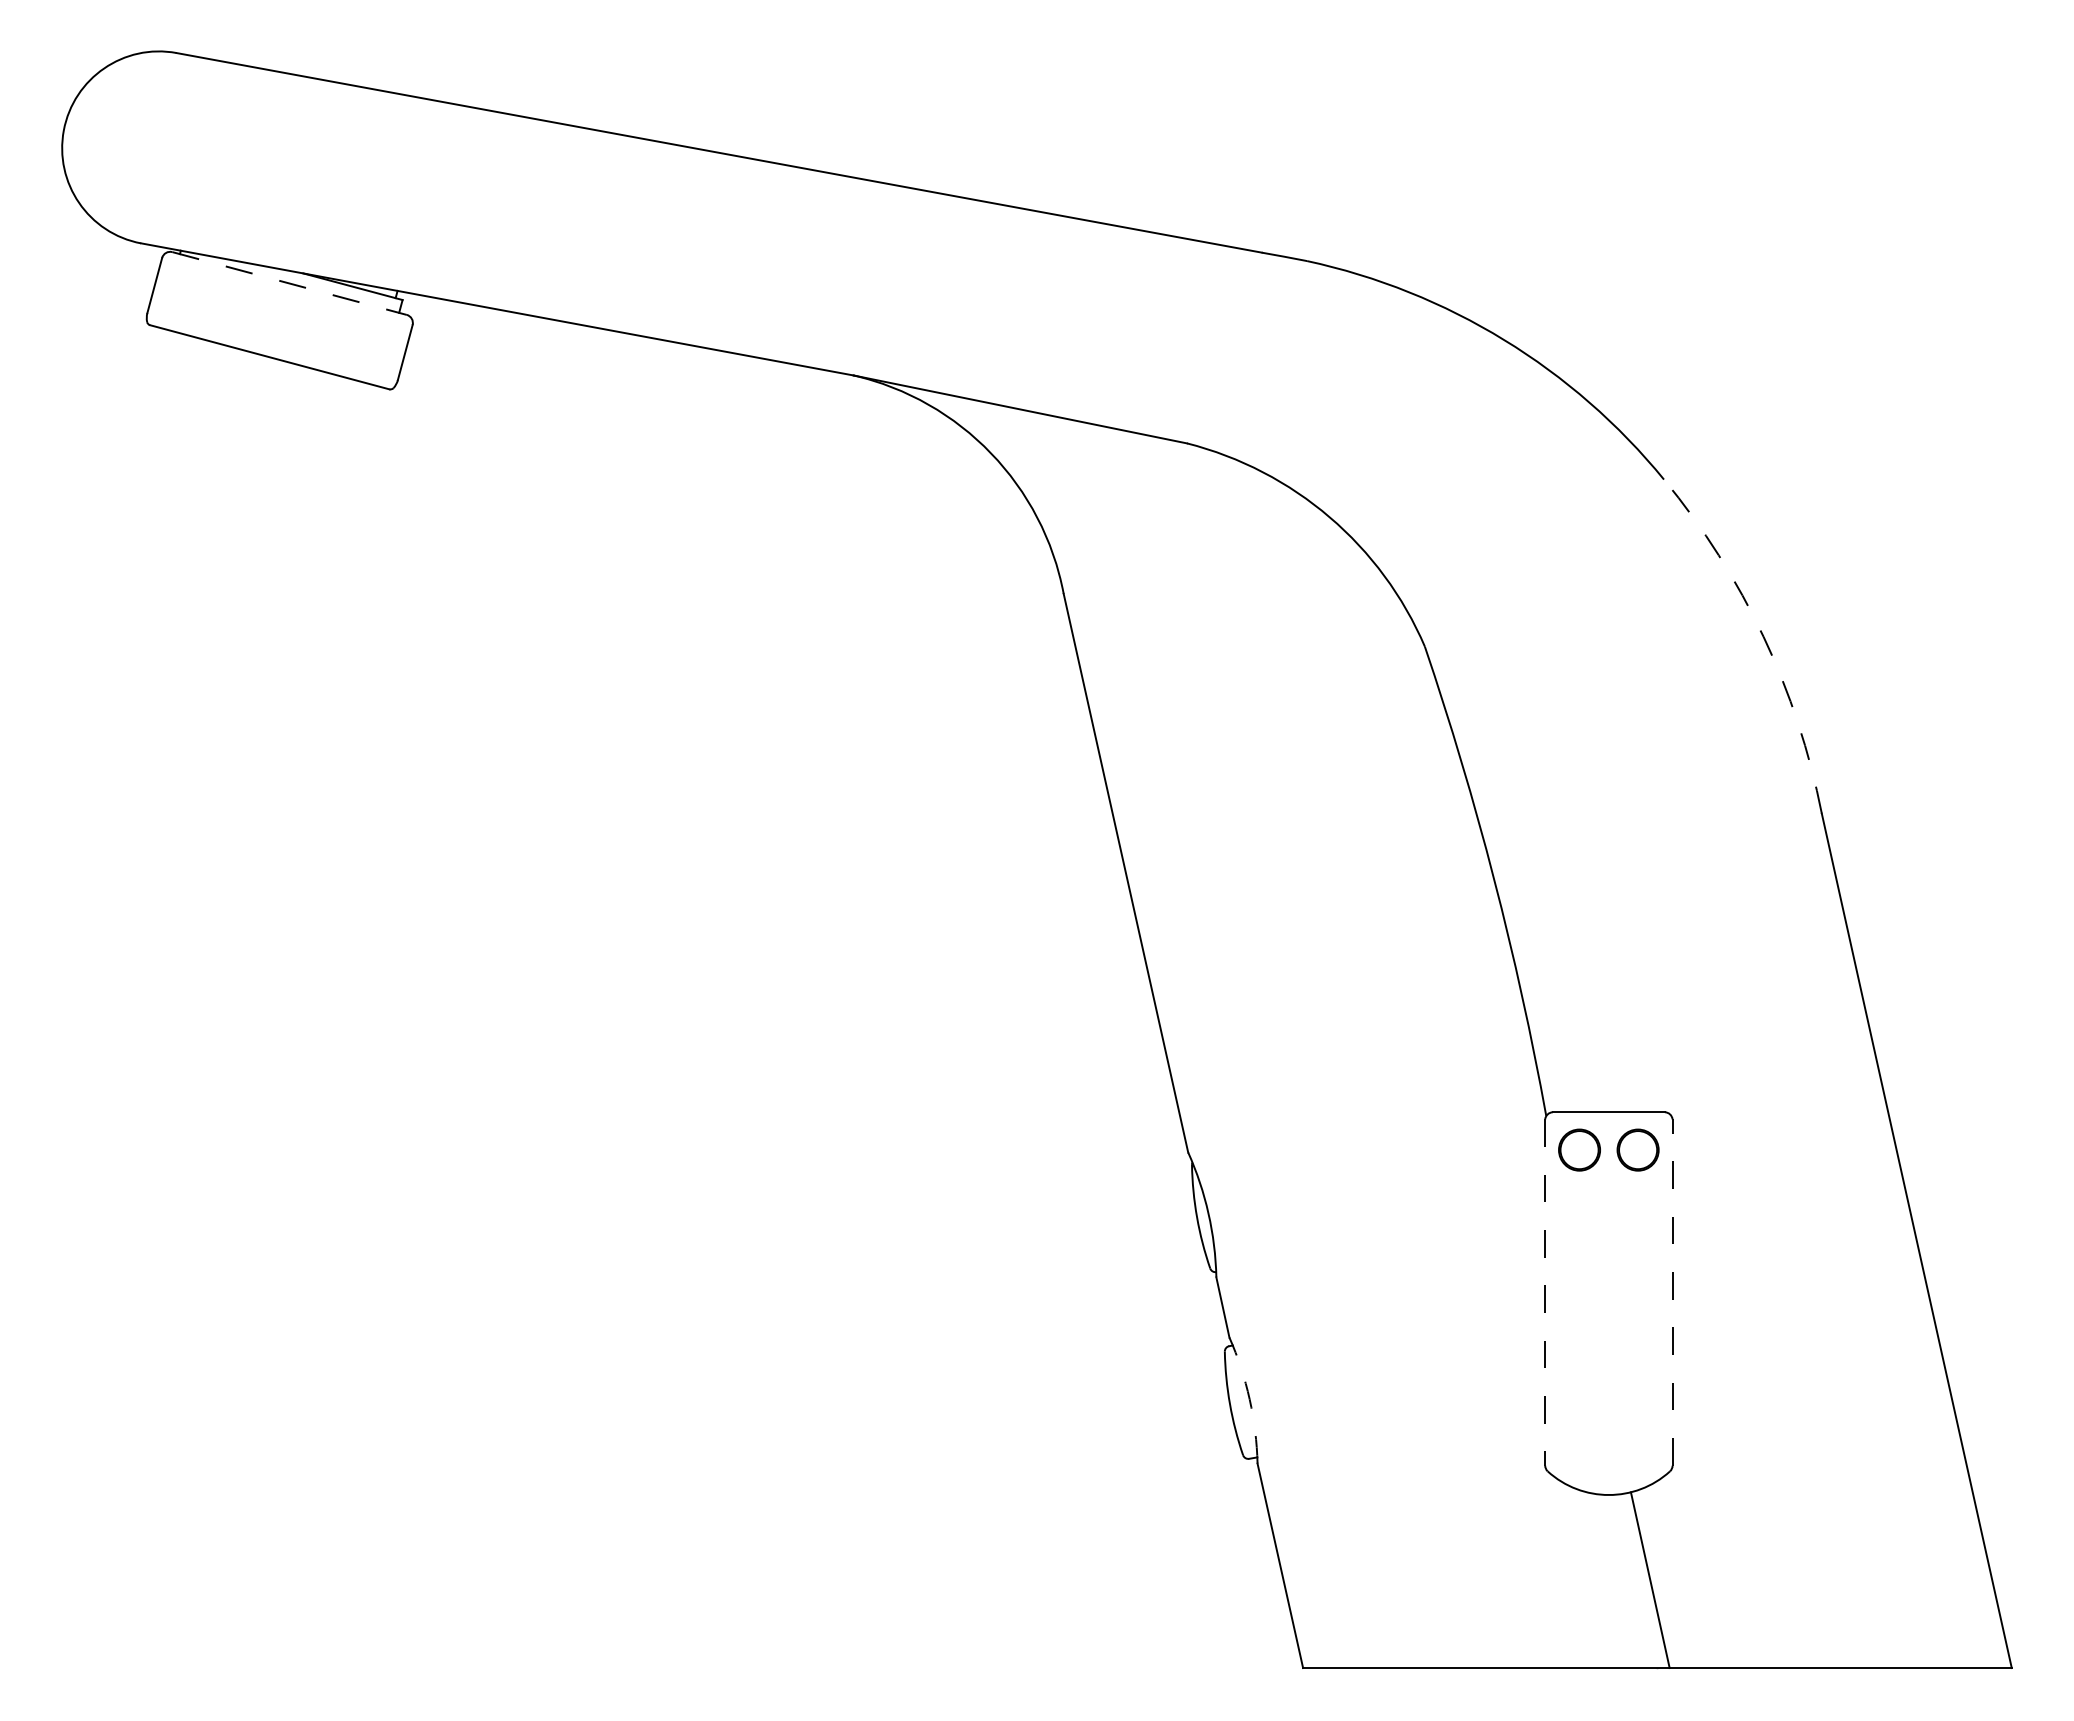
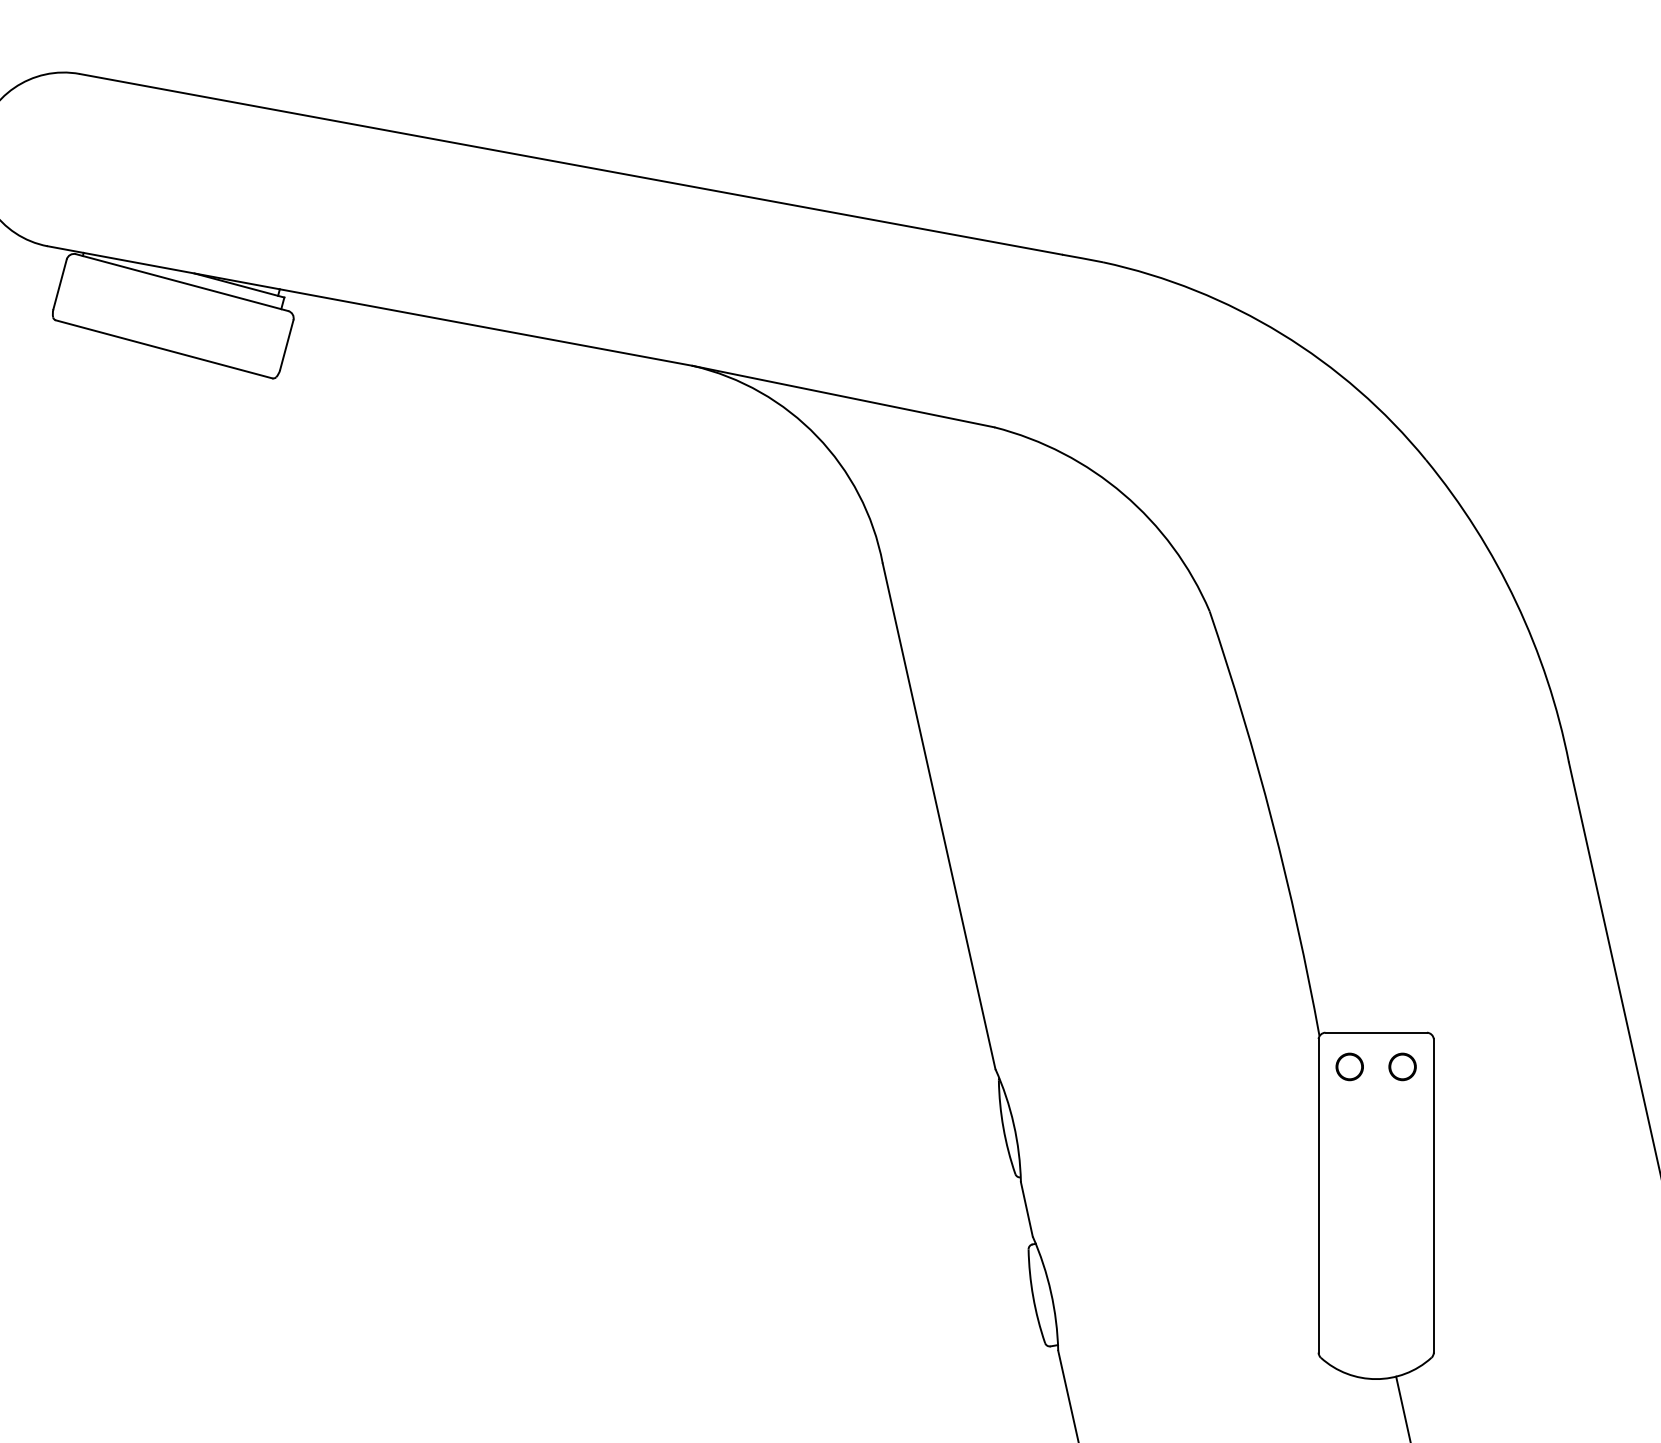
line: (290, 283) -> (182, 282), dashed -> solid
arc: (1763, 636) -> (1516, 602), dashed -> solid
circle: (1579, 1149) -> (1349, 1066), size x0.71
circle: (1637, 1149) -> (1402, 1066), size x0.71
line: (1672, 1292) -> (1433, 1195), dashed -> solid
line: (1545, 1293) -> (1318, 1196), dashed -> solid
arc: (1249, 1399) -> (1050, 1292), dashed -> solid

